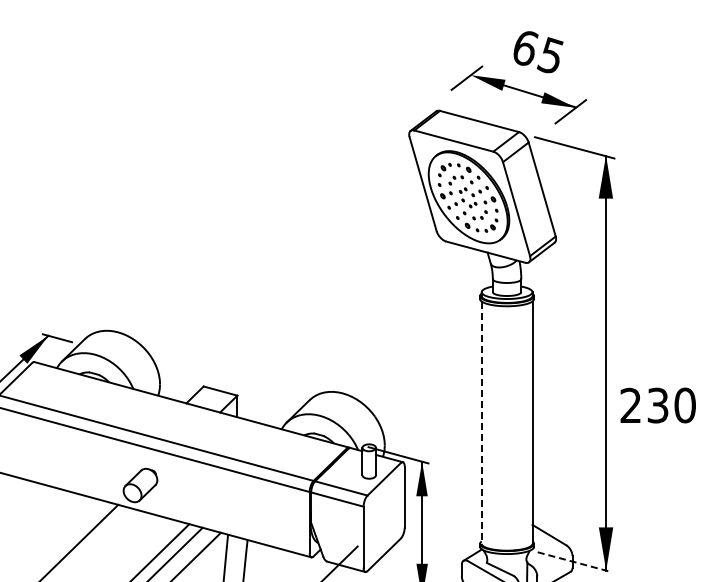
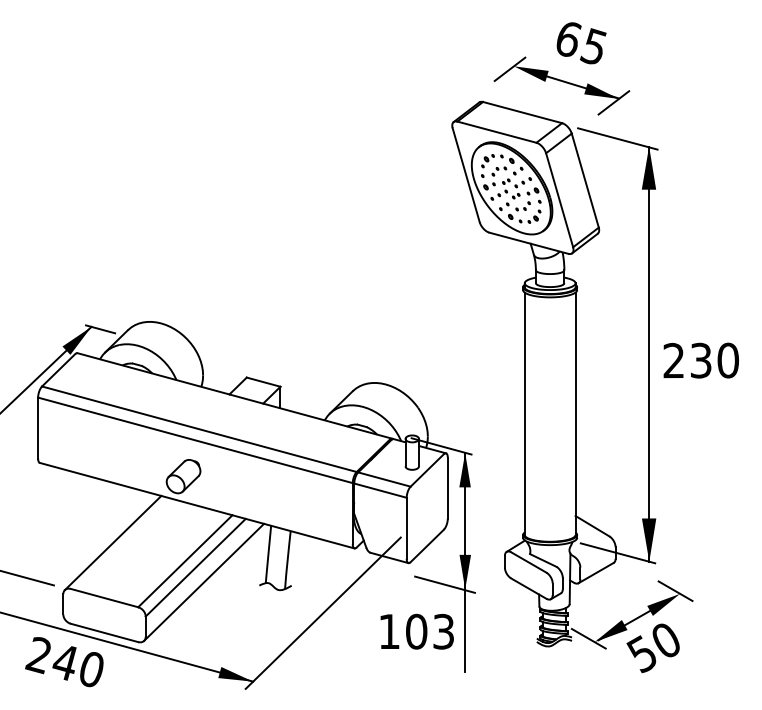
text: (657, 405) -> (700, 360), moved
line: (481, 423) -> (524, 414), dashed -> solid
line: (575, 562) -> (618, 553), dashed -> solid

